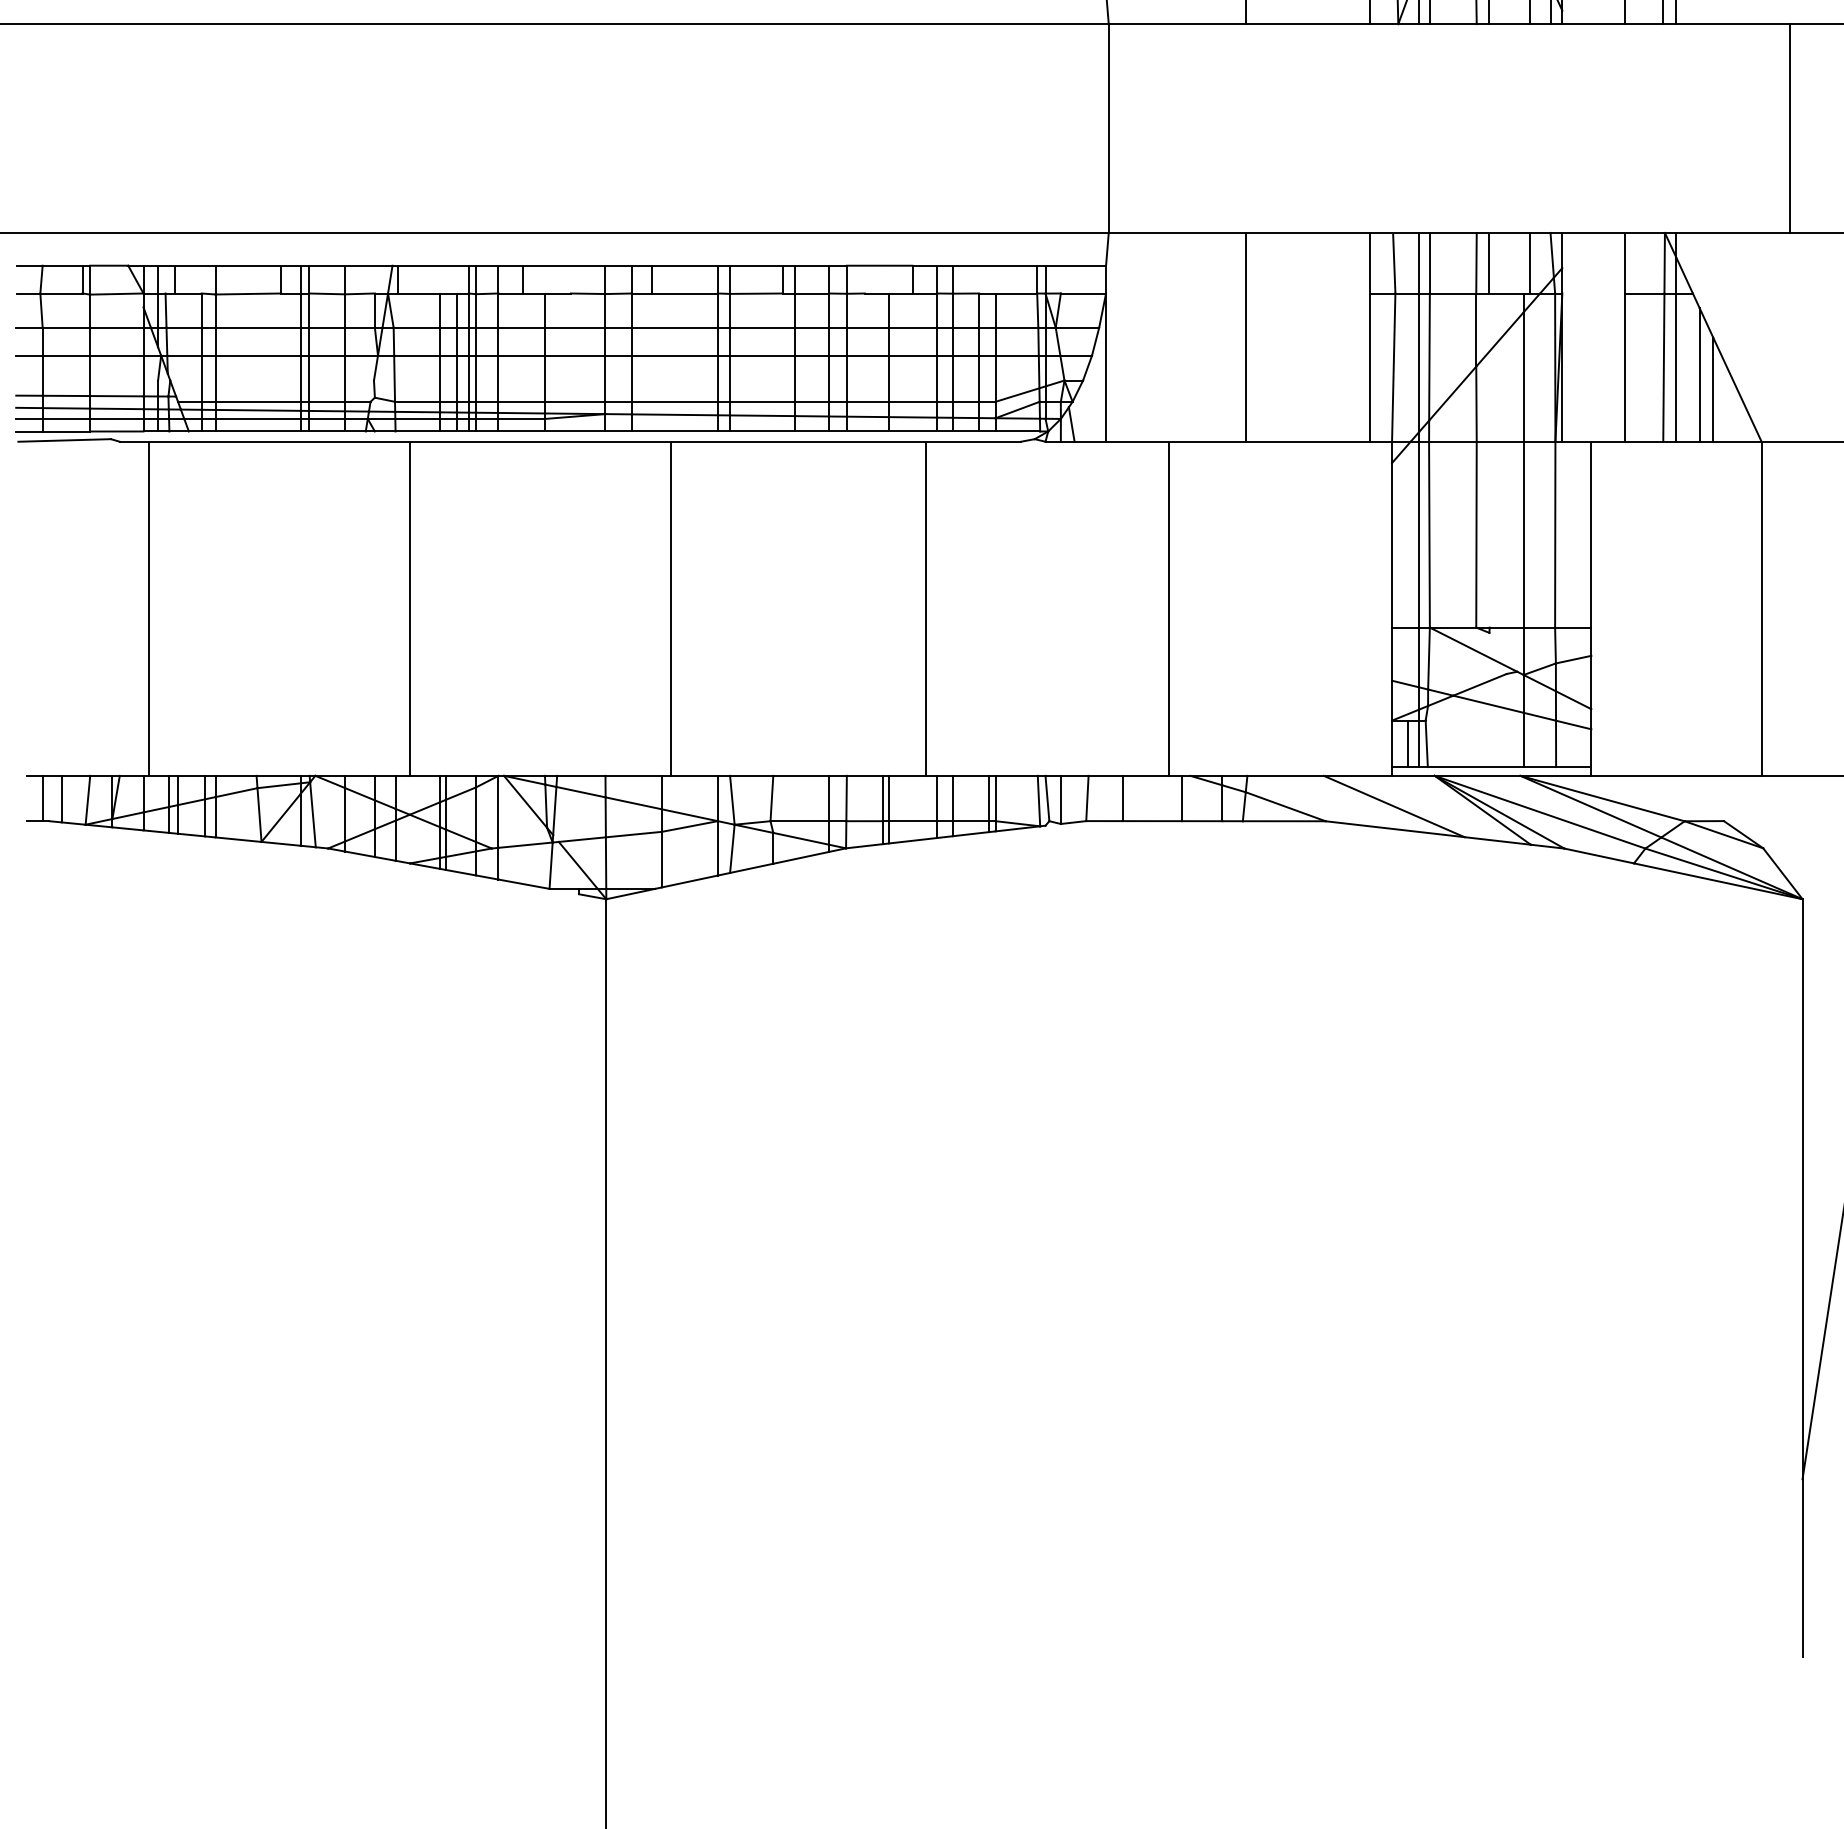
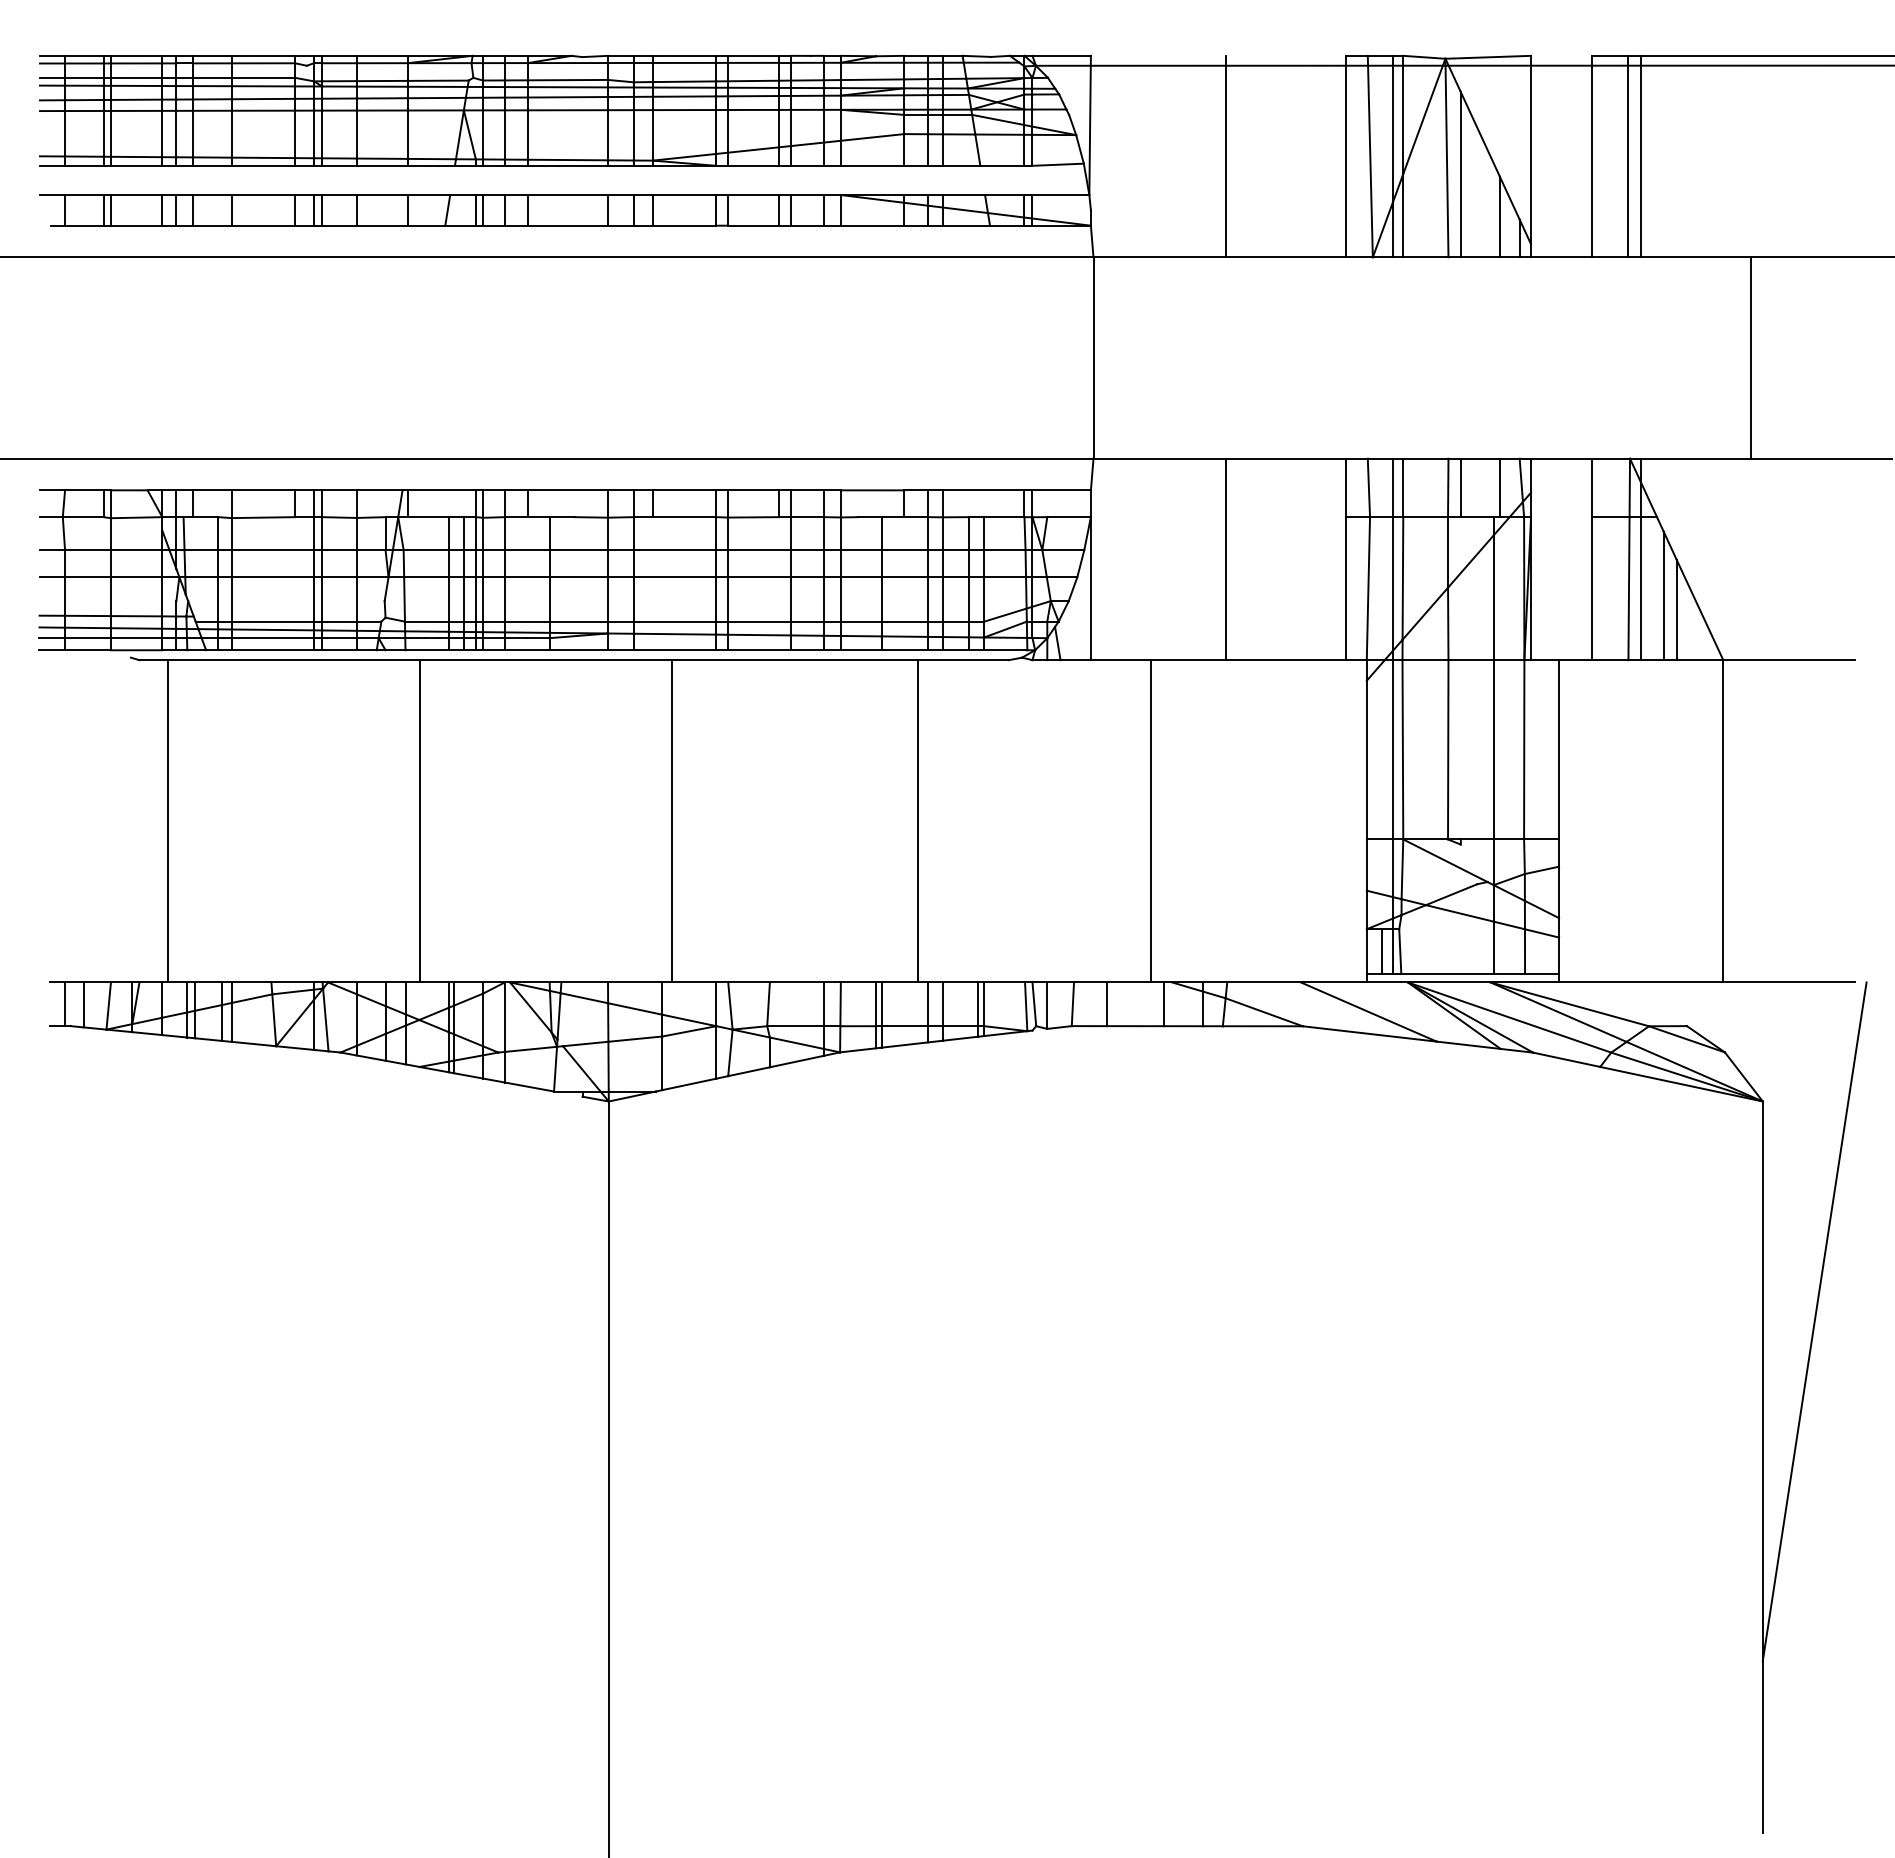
line: (63, 440) -> (85, 658), removed

